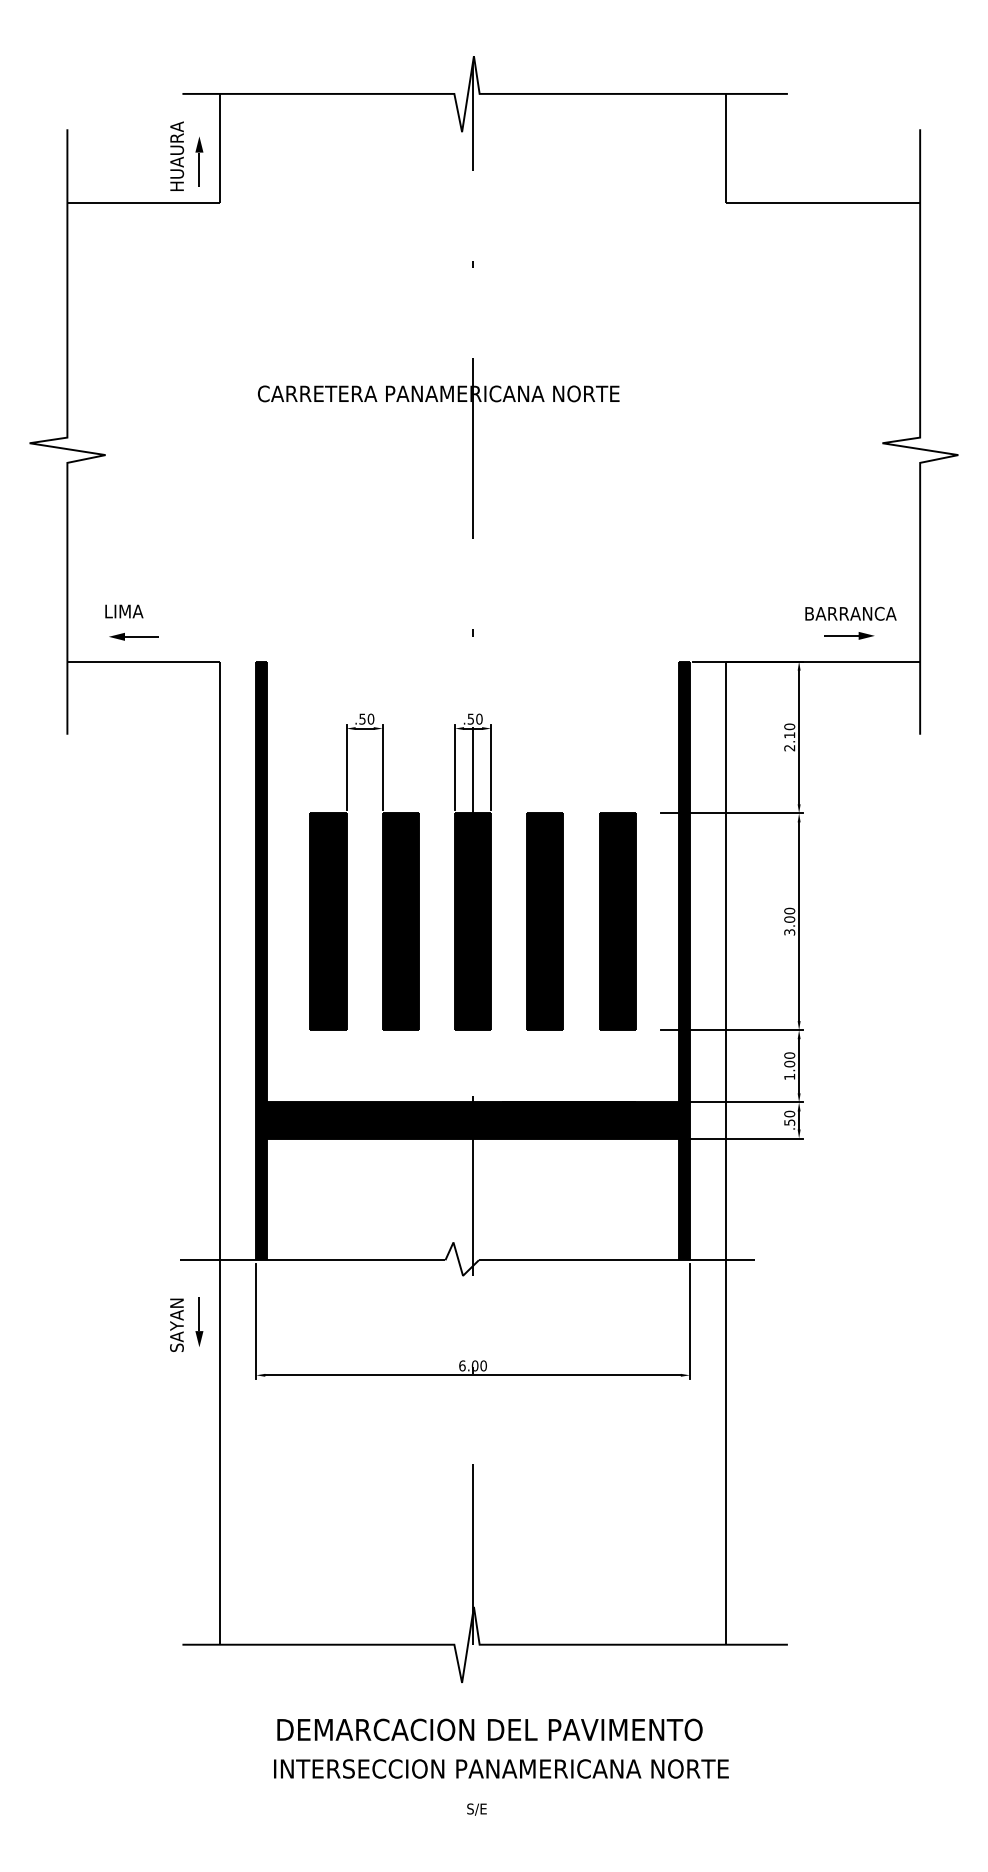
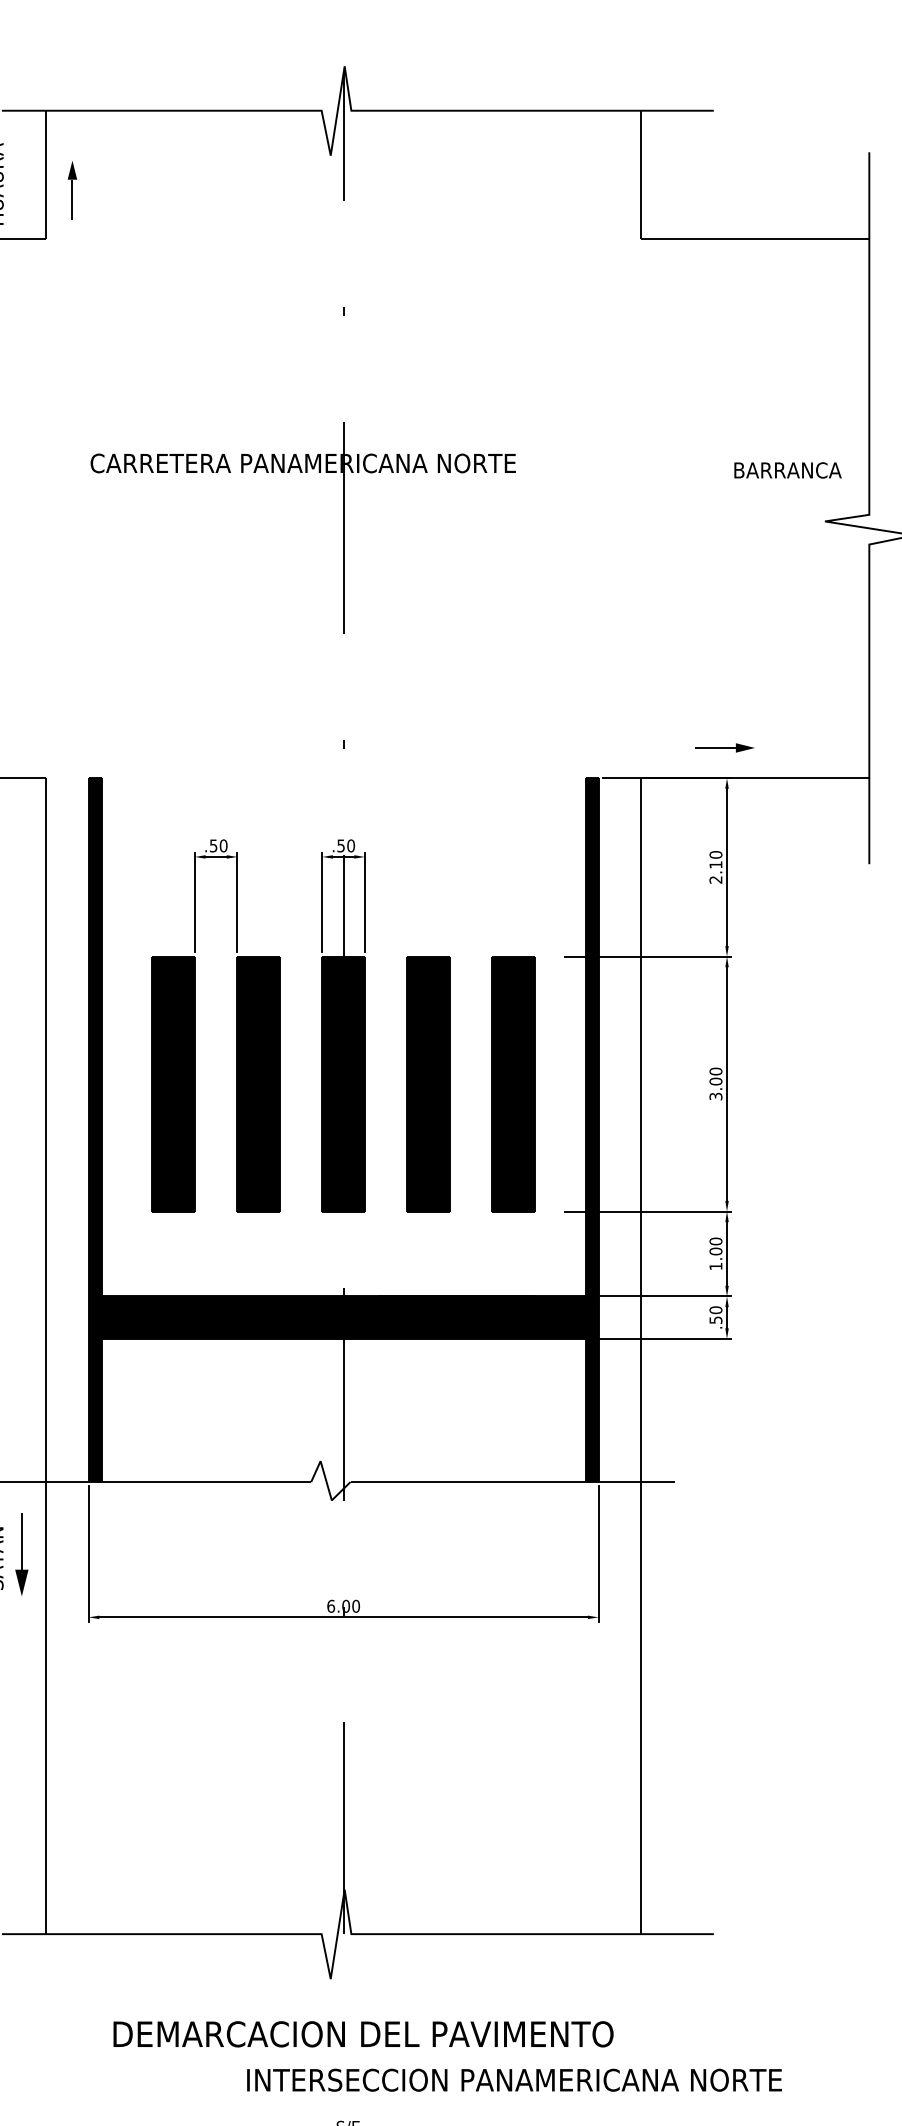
part: (199, 161) -> (72, 190), moved
text: (850, 613) -> (787, 470), moved
part: (849, 635) -> (725, 747), moved
part: (199, 1321) -> (21, 1554), size x1.4
text: (501, 1768) -> (514, 2079), moved

